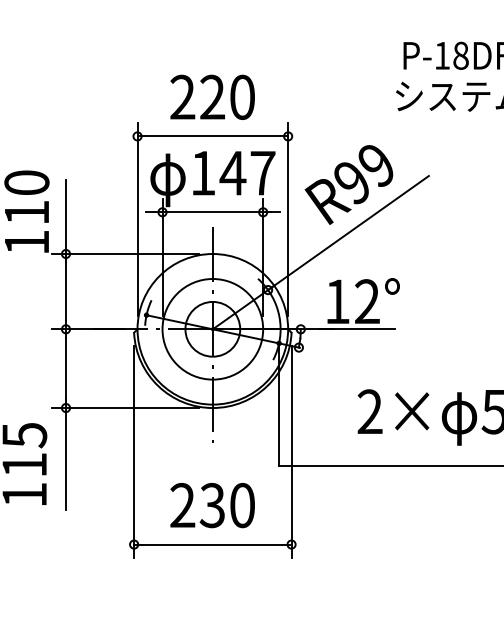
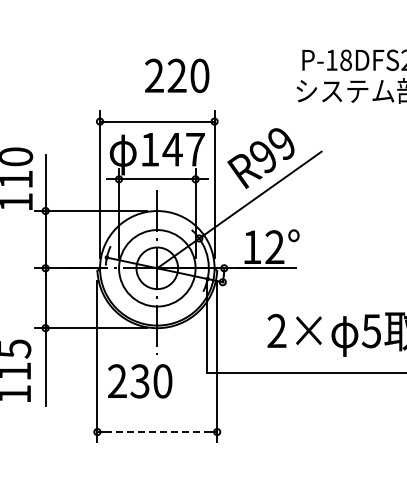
text: (213, 96) -> (177, 75), moved
text: (213, 505) -> (140, 381), moved
line: (213, 545) -> (157, 432), solid -> dashed

